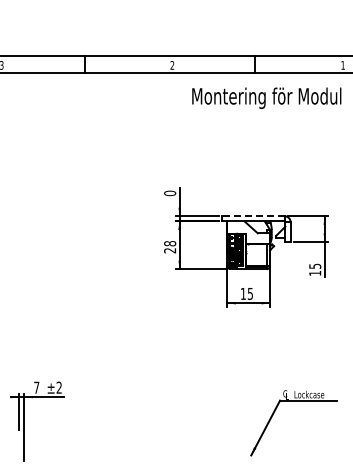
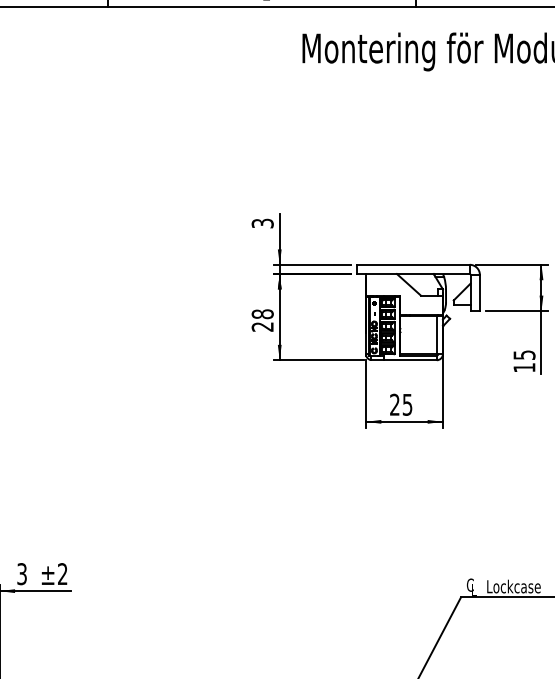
text: (170, 193) -> (263, 223), 0 -> 3
line: (253, 216) -> (413, 265), dashed -> solid
text: (242, 293) -> (393, 404), 15 -> 25
text: (36, 387) -> (21, 573), 7 -> 3

